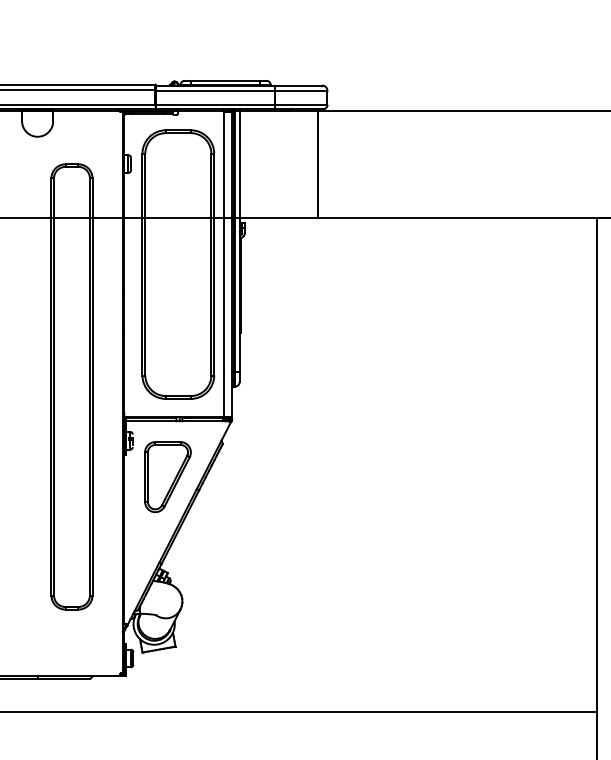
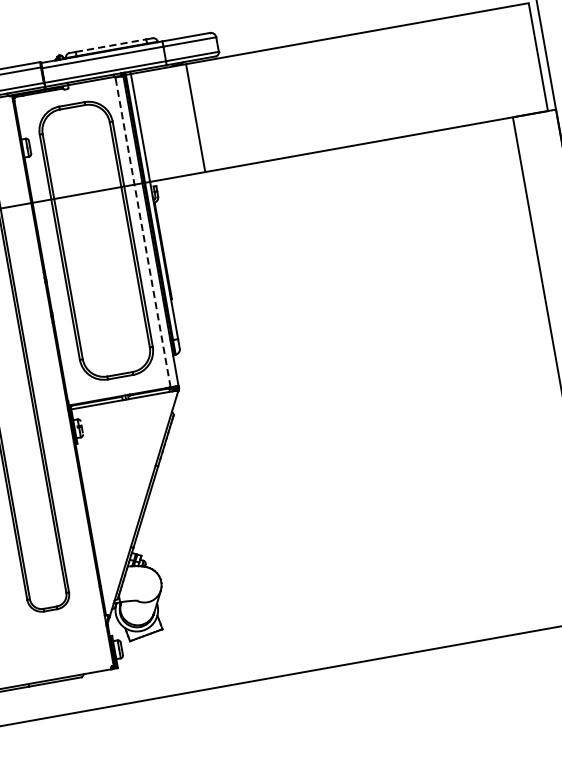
line: (225, 80) -> (110, 45), solid -> dashed
line: (318, 164) -> (196, 118), moved
line: (224, 264) -> (143, 232), solid -> dashed
part: (167, 477) -> (123, 458), removed

